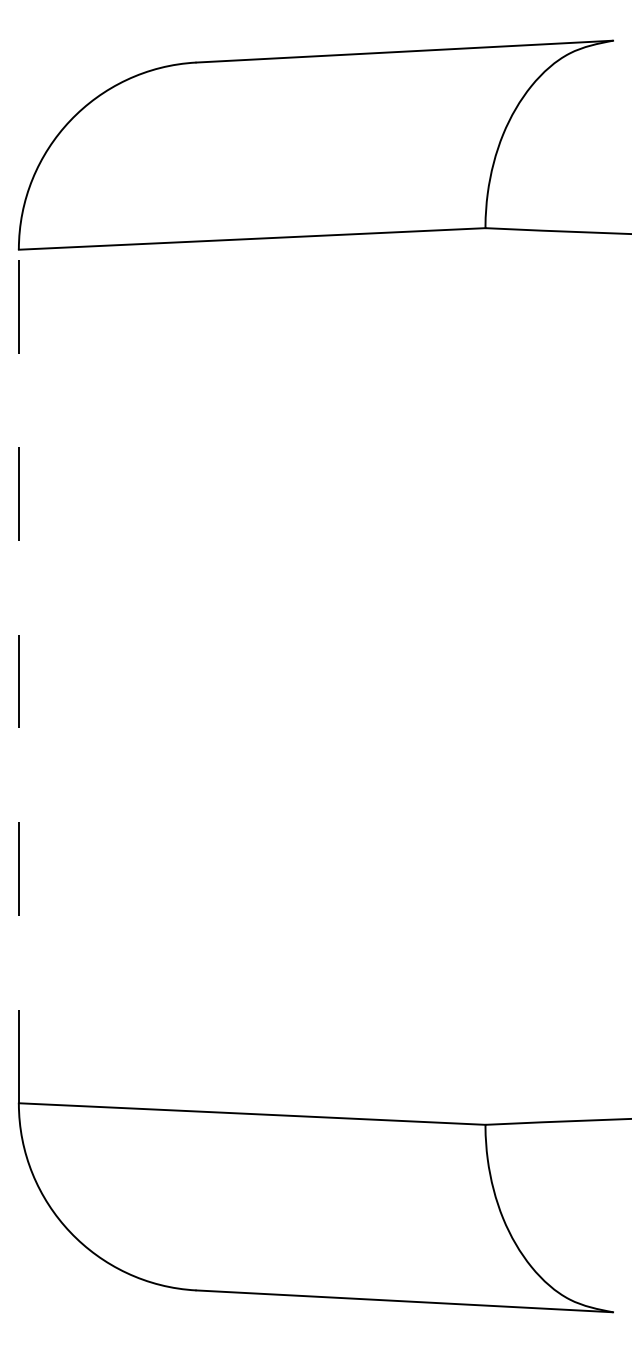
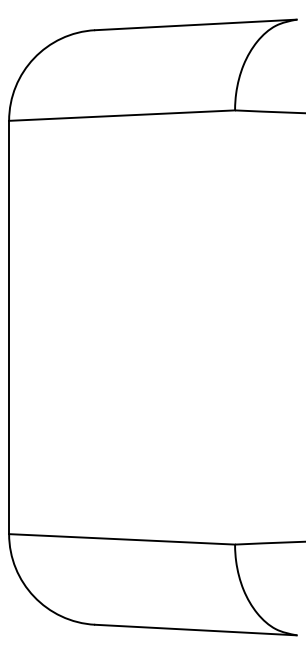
line: (19, 676) -> (9, 327), dashed -> solid

